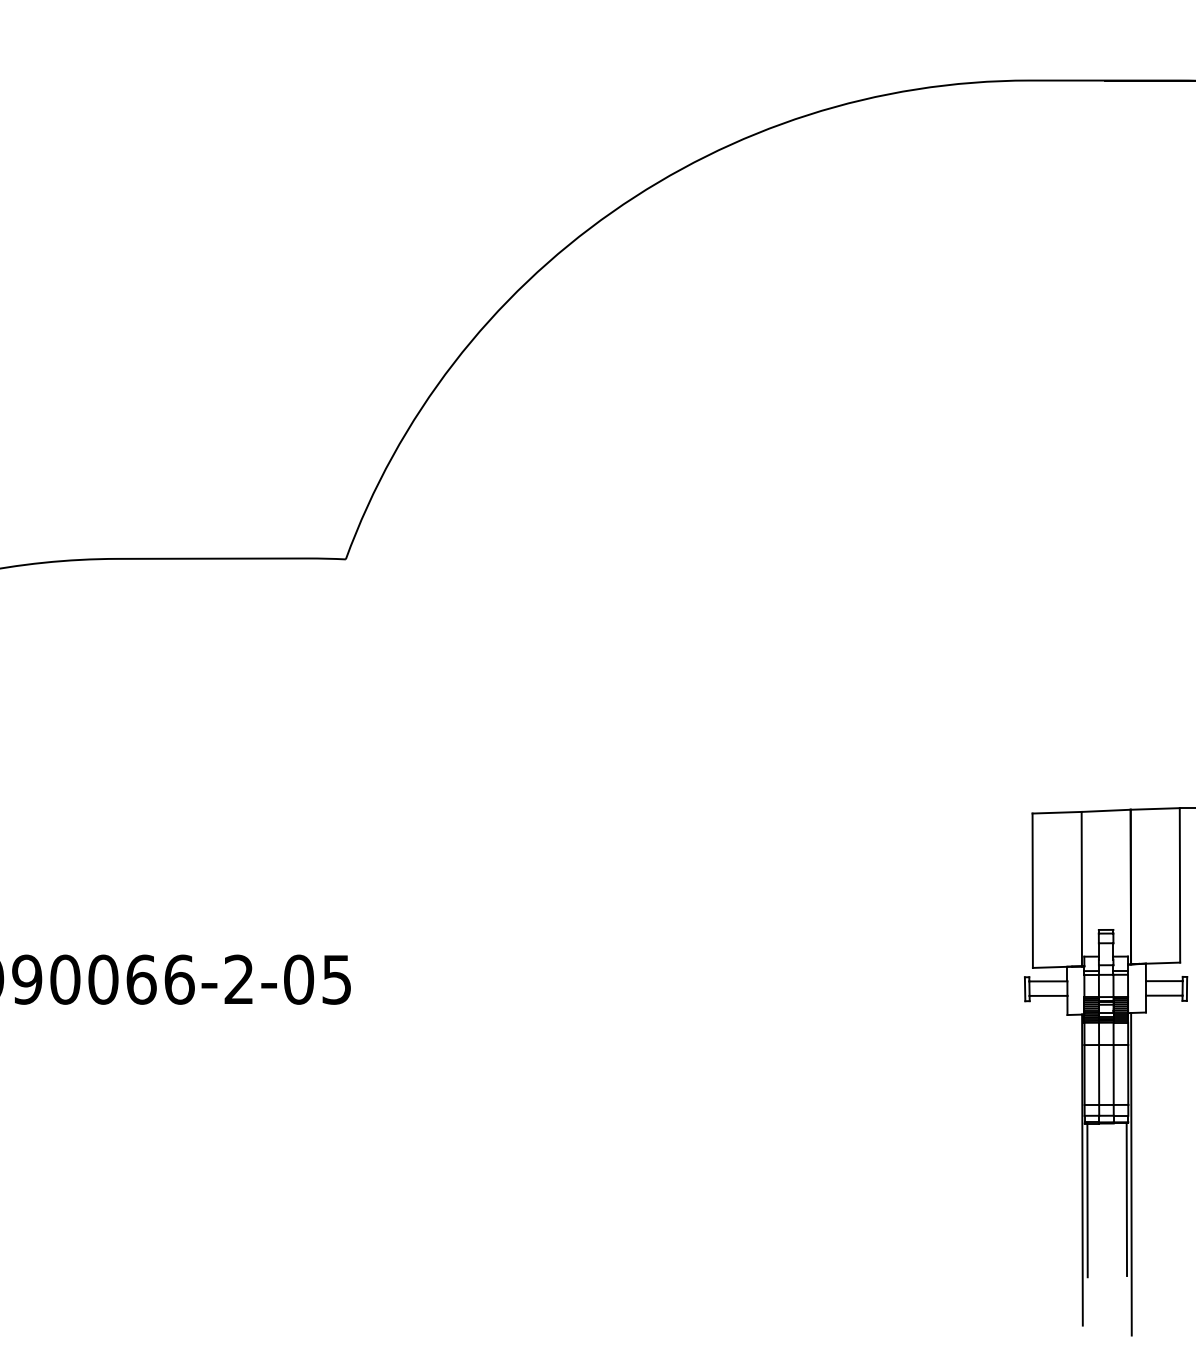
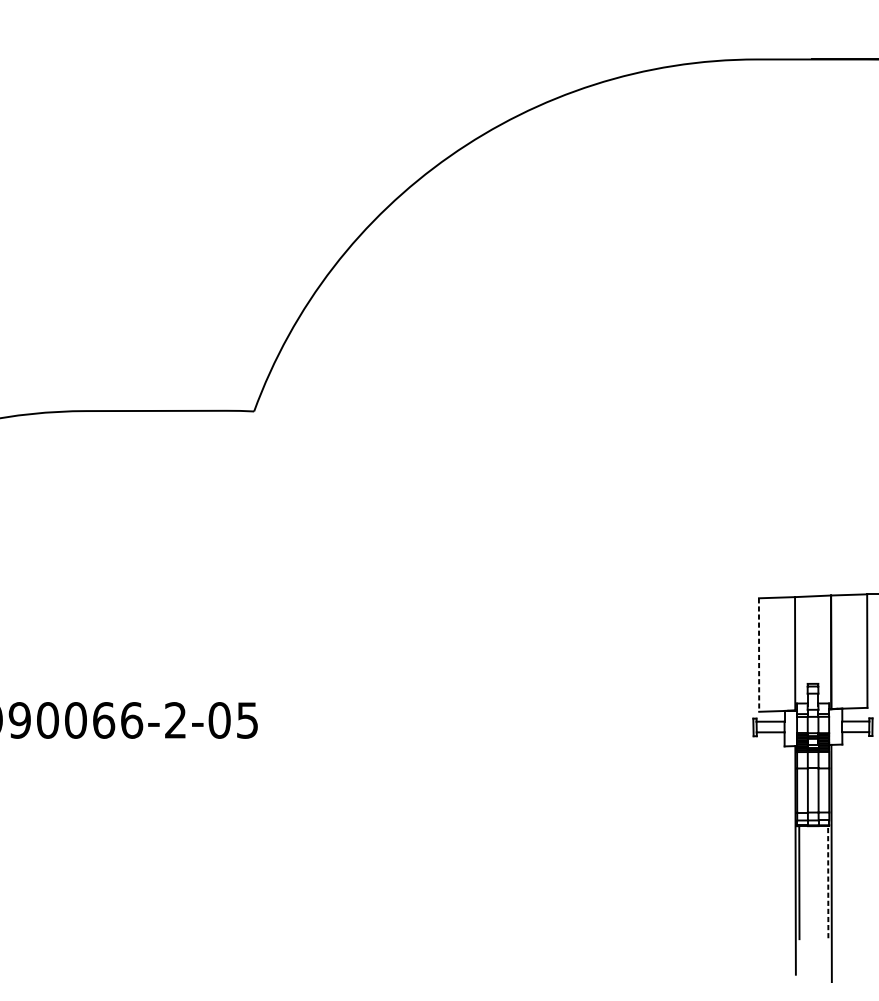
line: (1032, 891) -> (758, 655), solid -> dashed
line: (1126, 1199) -> (828, 882), solid -> dashed

